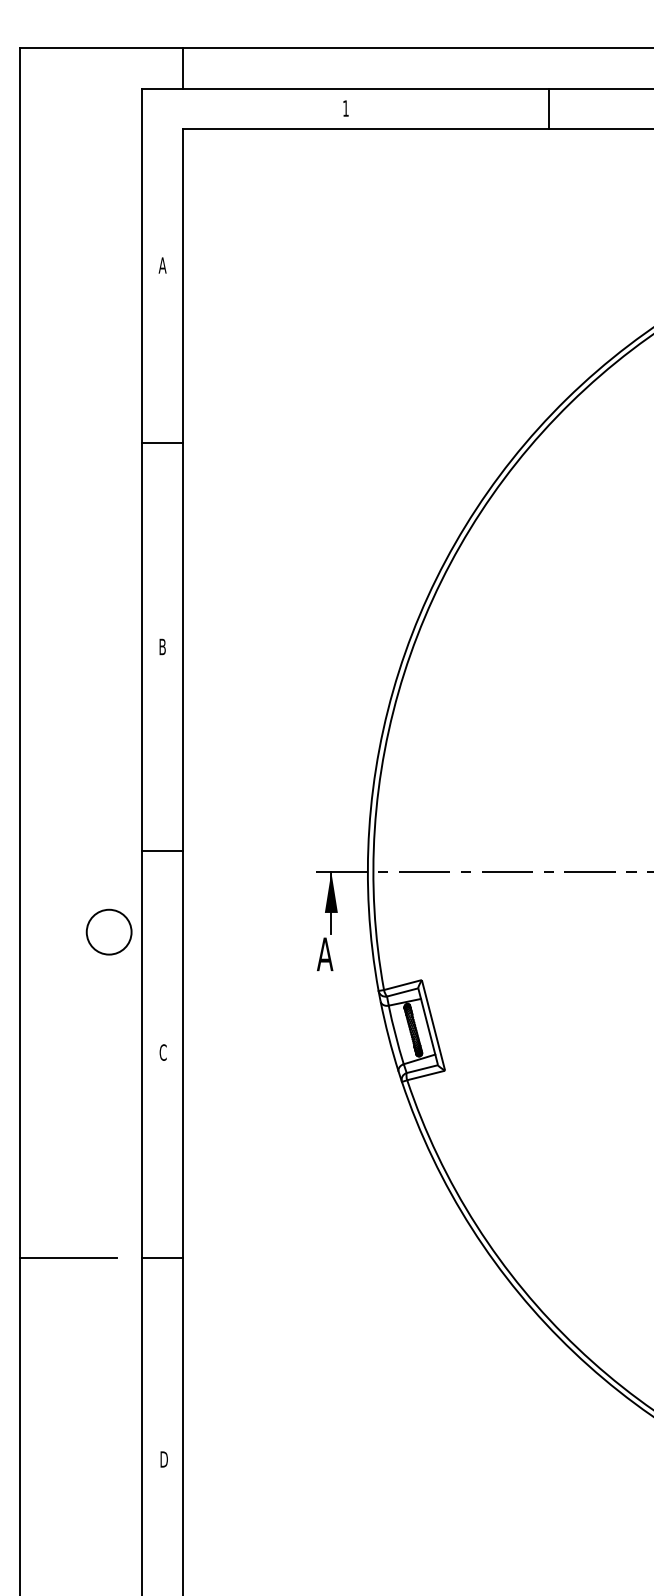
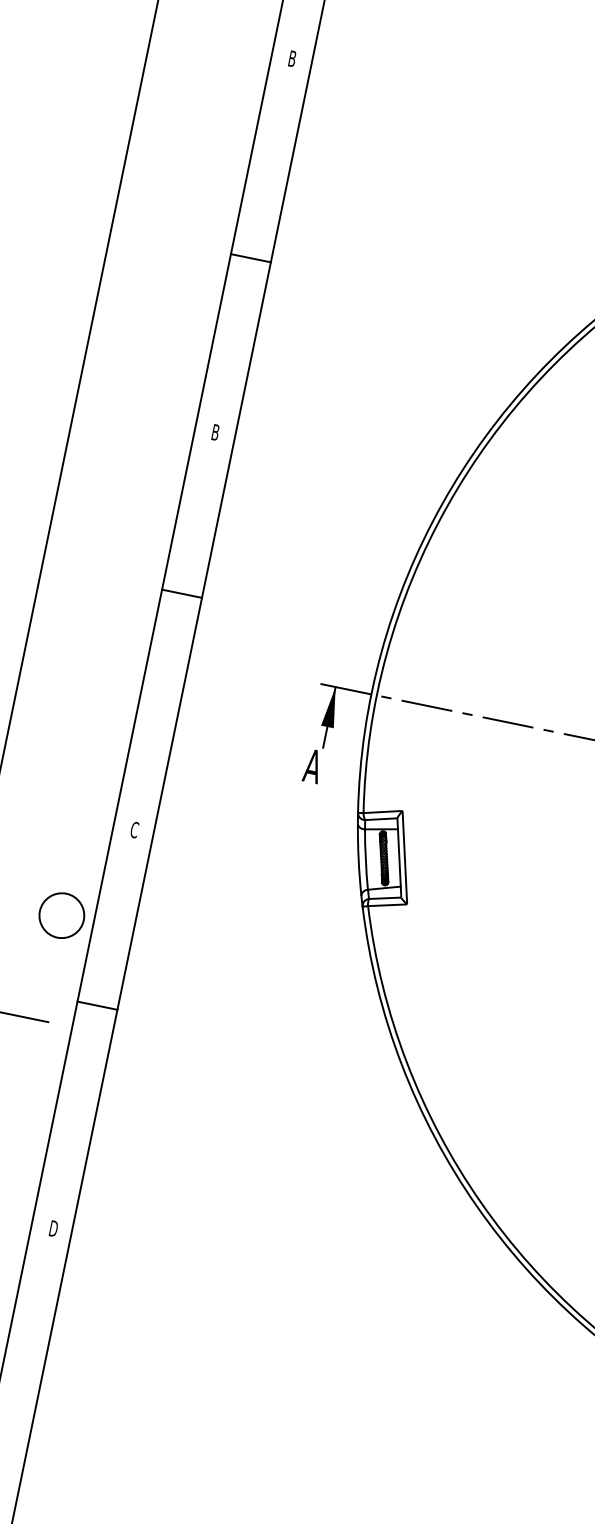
text: (162, 265) -> (292, 58), A -> B
line: (161, 443) -> (250, 258), moved
line: (161, 850) -> (181, 593), moved
circle: (108, 931) -> (61, 914), moved
line: (161, 1258) -> (96, 1005), moved

